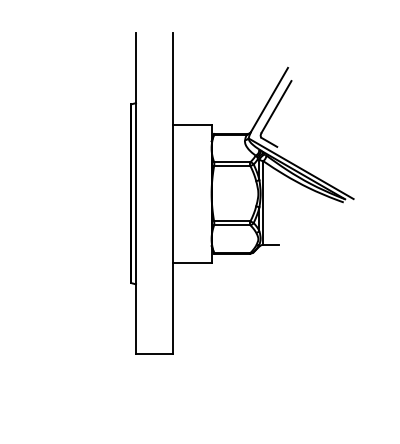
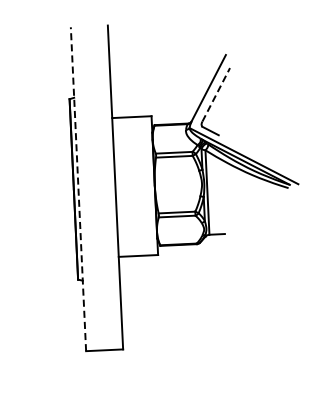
line: (276, 106) -> (216, 94), solid -> dashed
line: (136, 193) -> (78, 188), solid -> dashed

